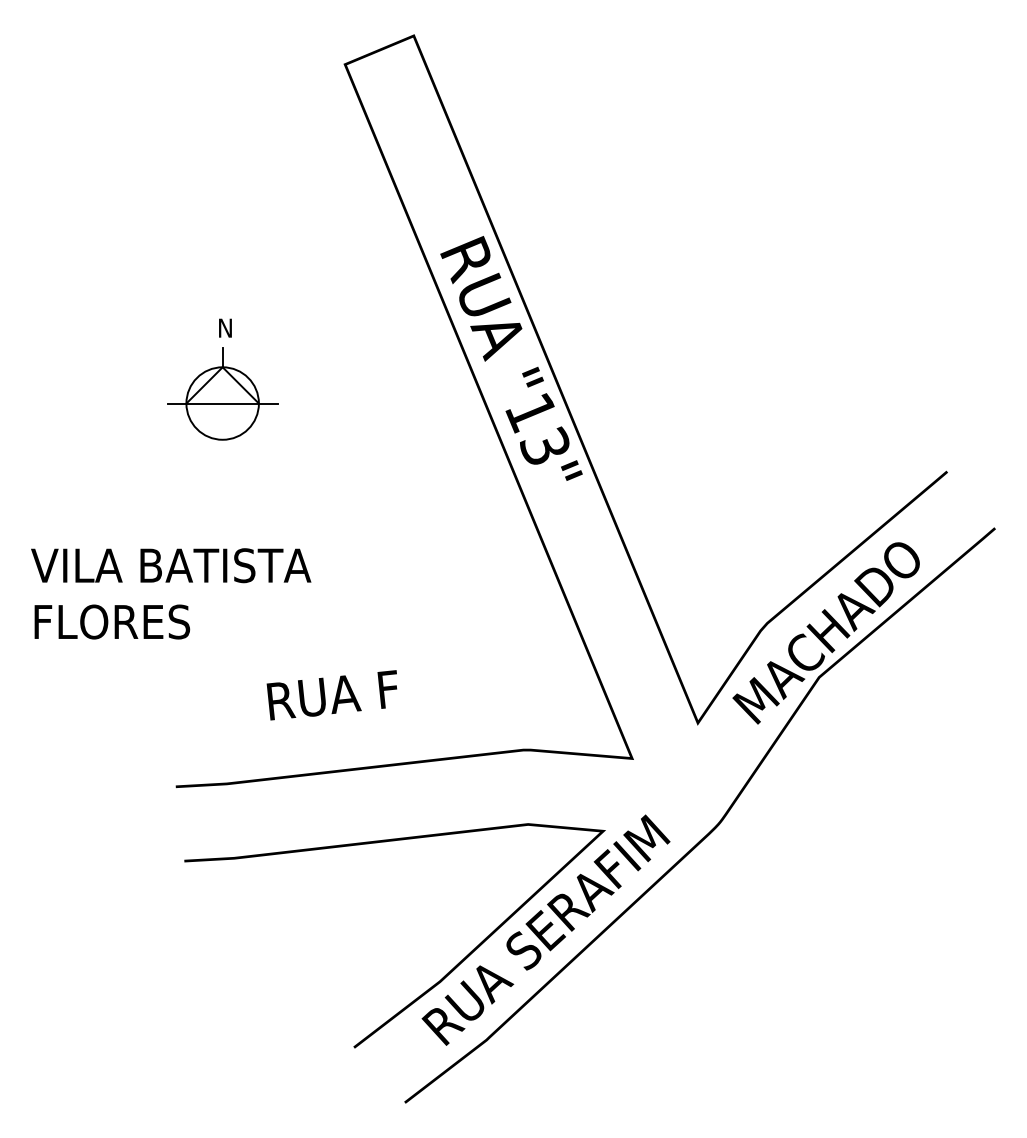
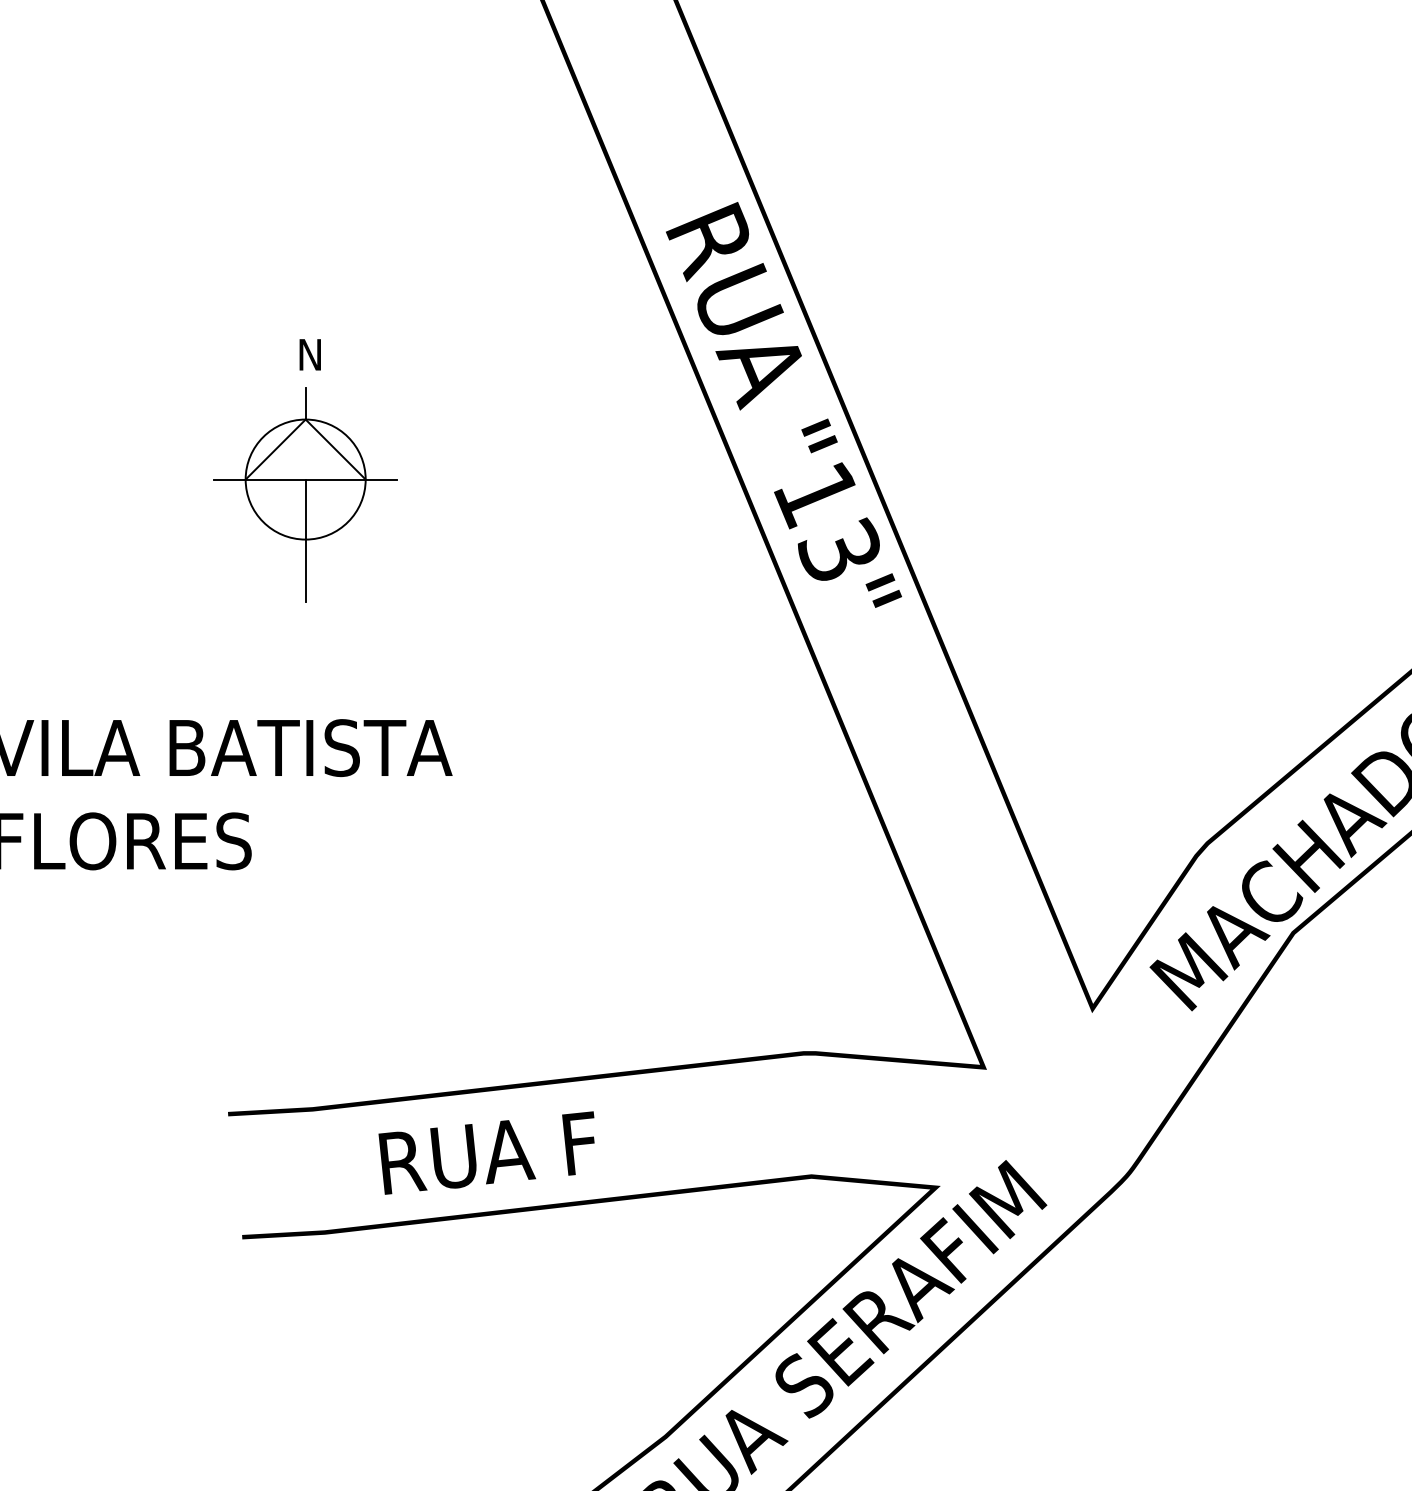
line: (222, 440) -> (305, 540), added
text: (331, 695) -> (485, 1153), moved

